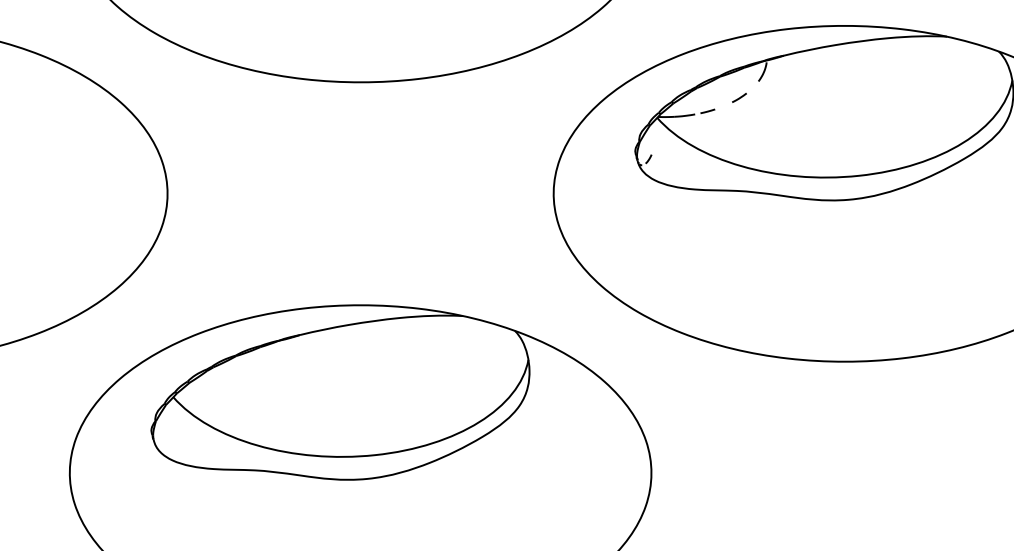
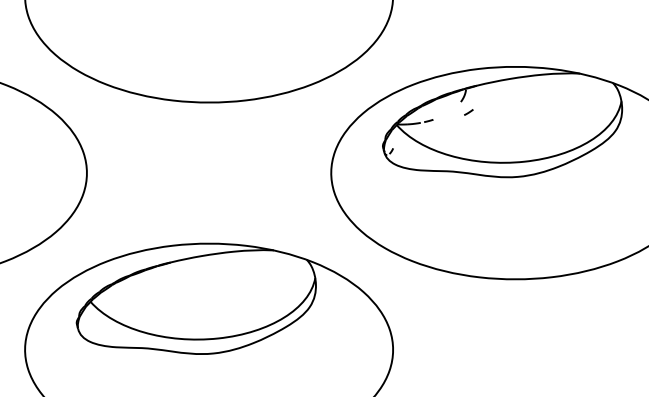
curve: (738, 98) -> (468, 112), moved

